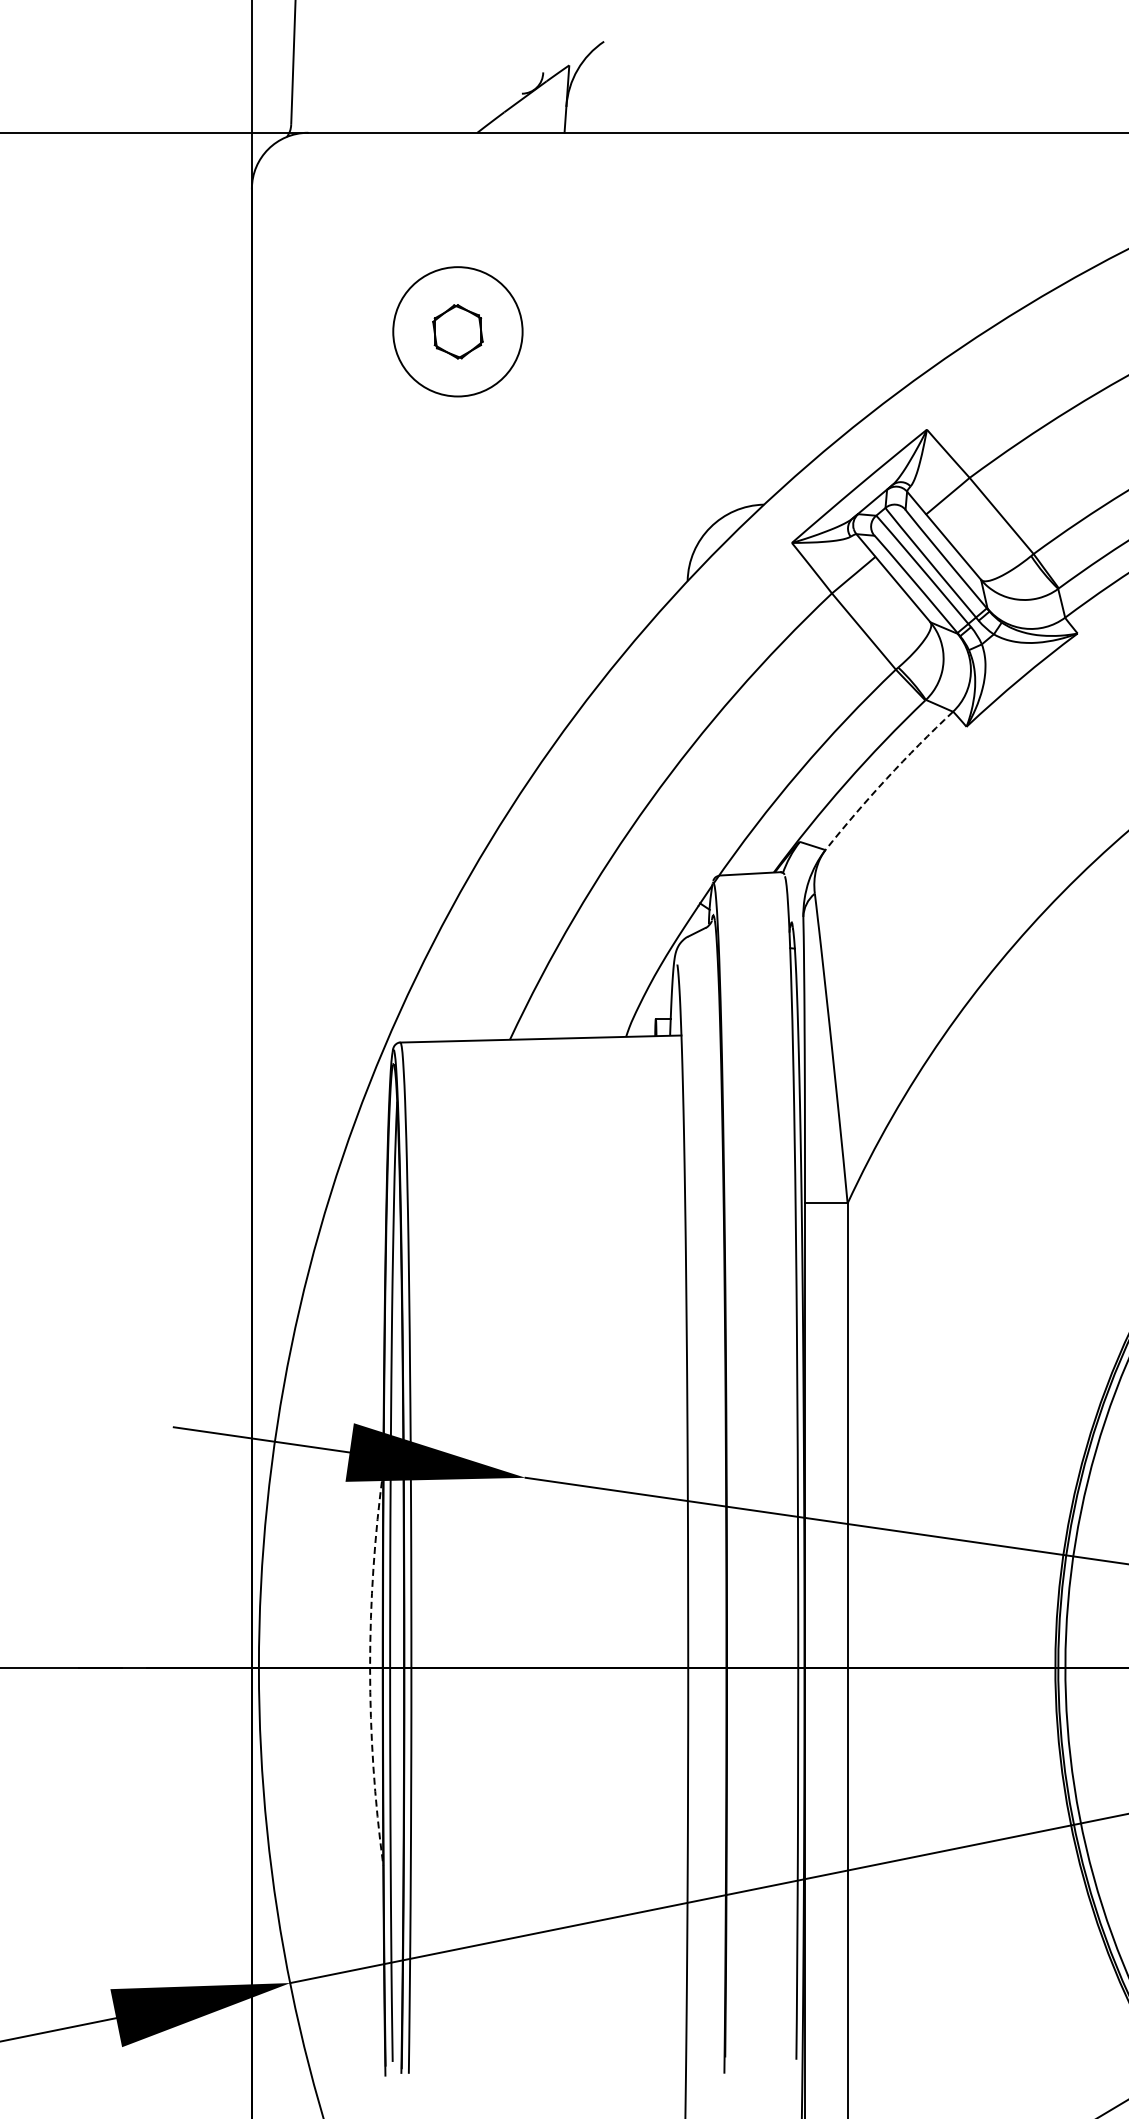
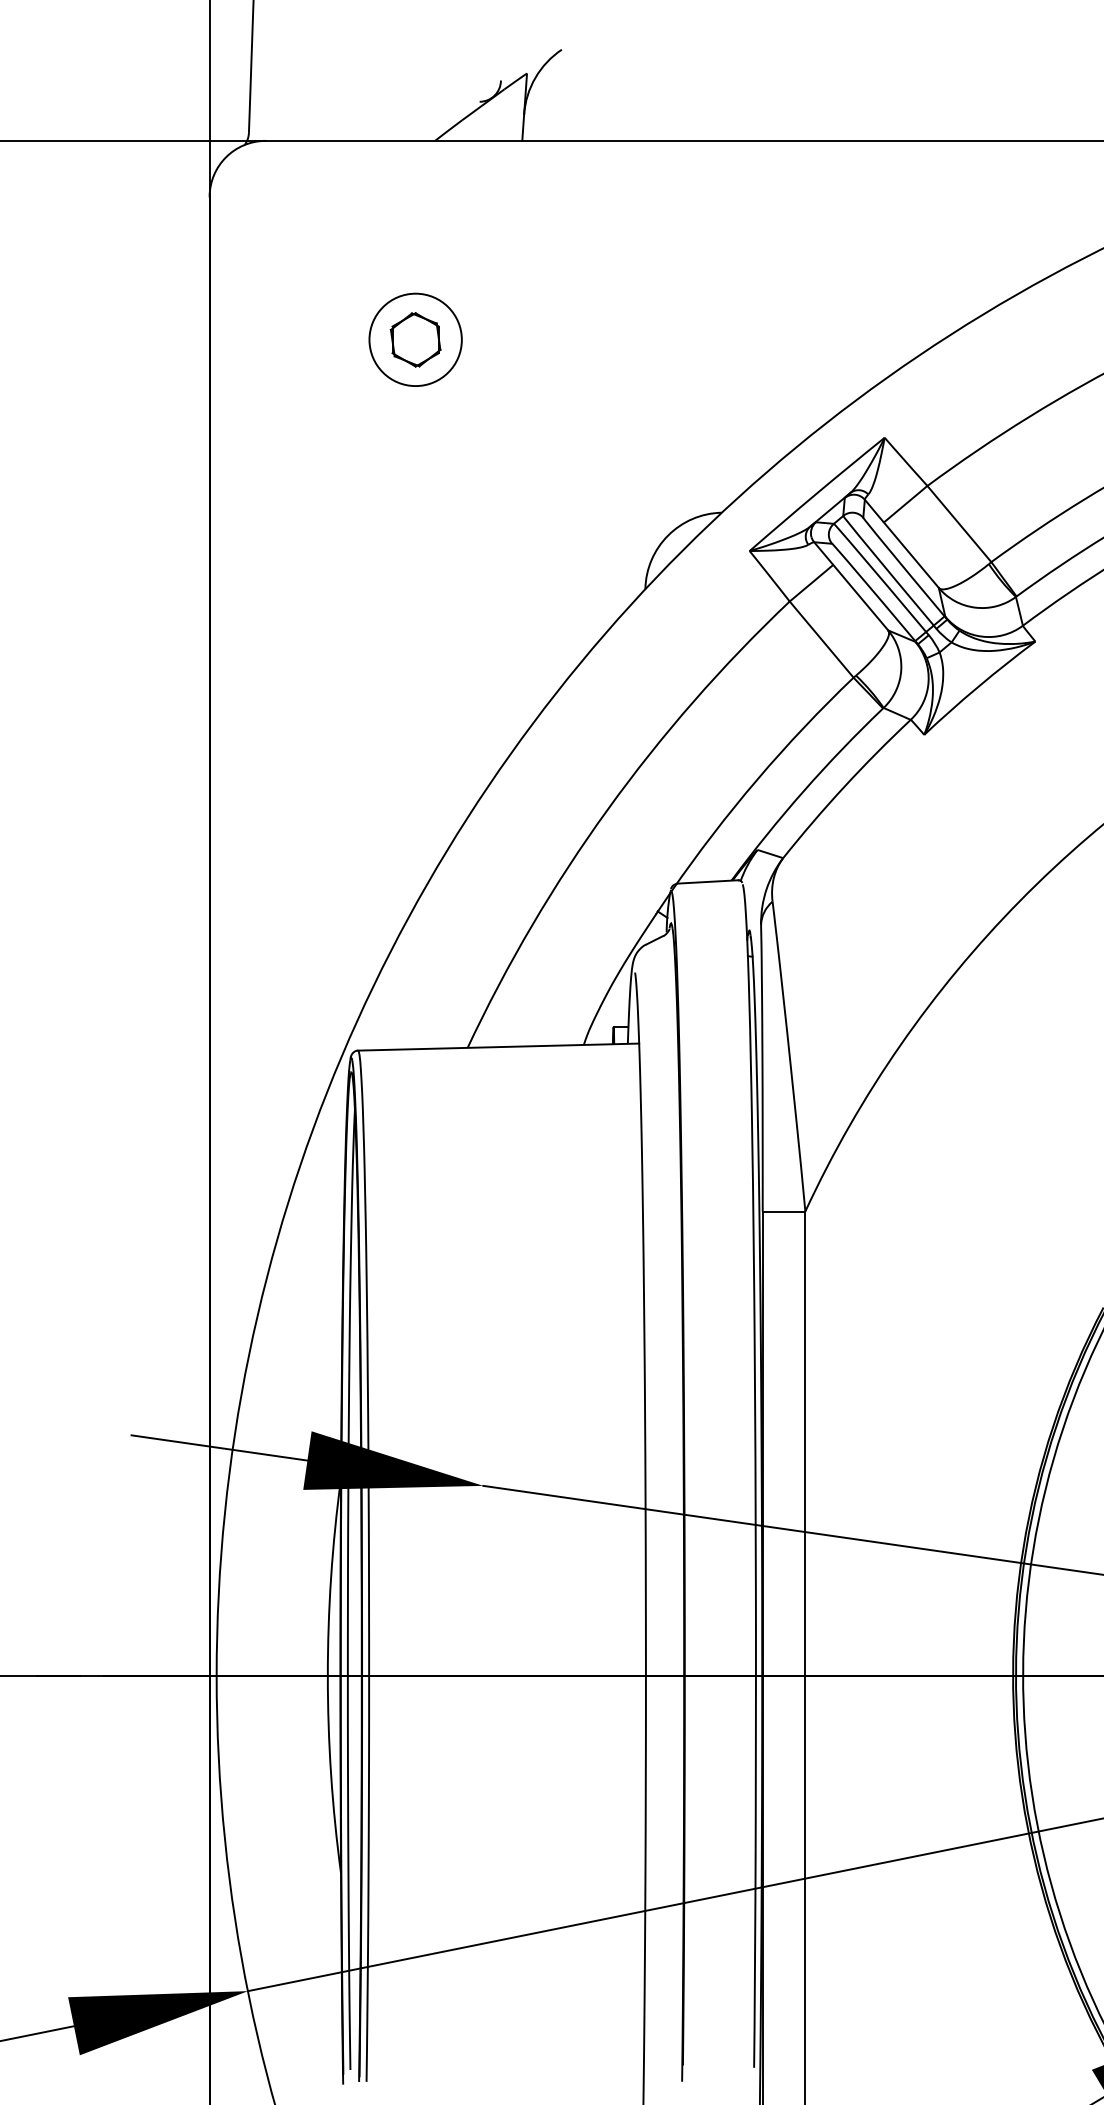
circle: (457, 331) -> (415, 339), size x0.71
arc: (886, 778) -> (844, 786), dashed -> solid
arc: (370, 1667) -> (328, 1675), dashed -> solid

